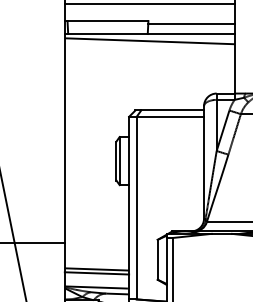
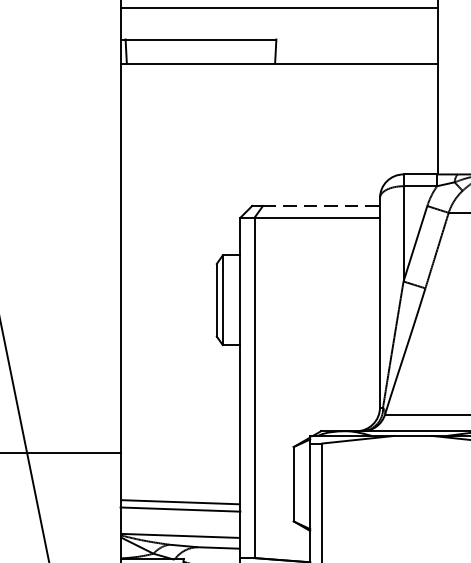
line: (191, 24) -> (356, 45), removed
line: (150, 41) -> (280, 77), removed
line: (173, 110) -> (323, 206), solid -> dashed

